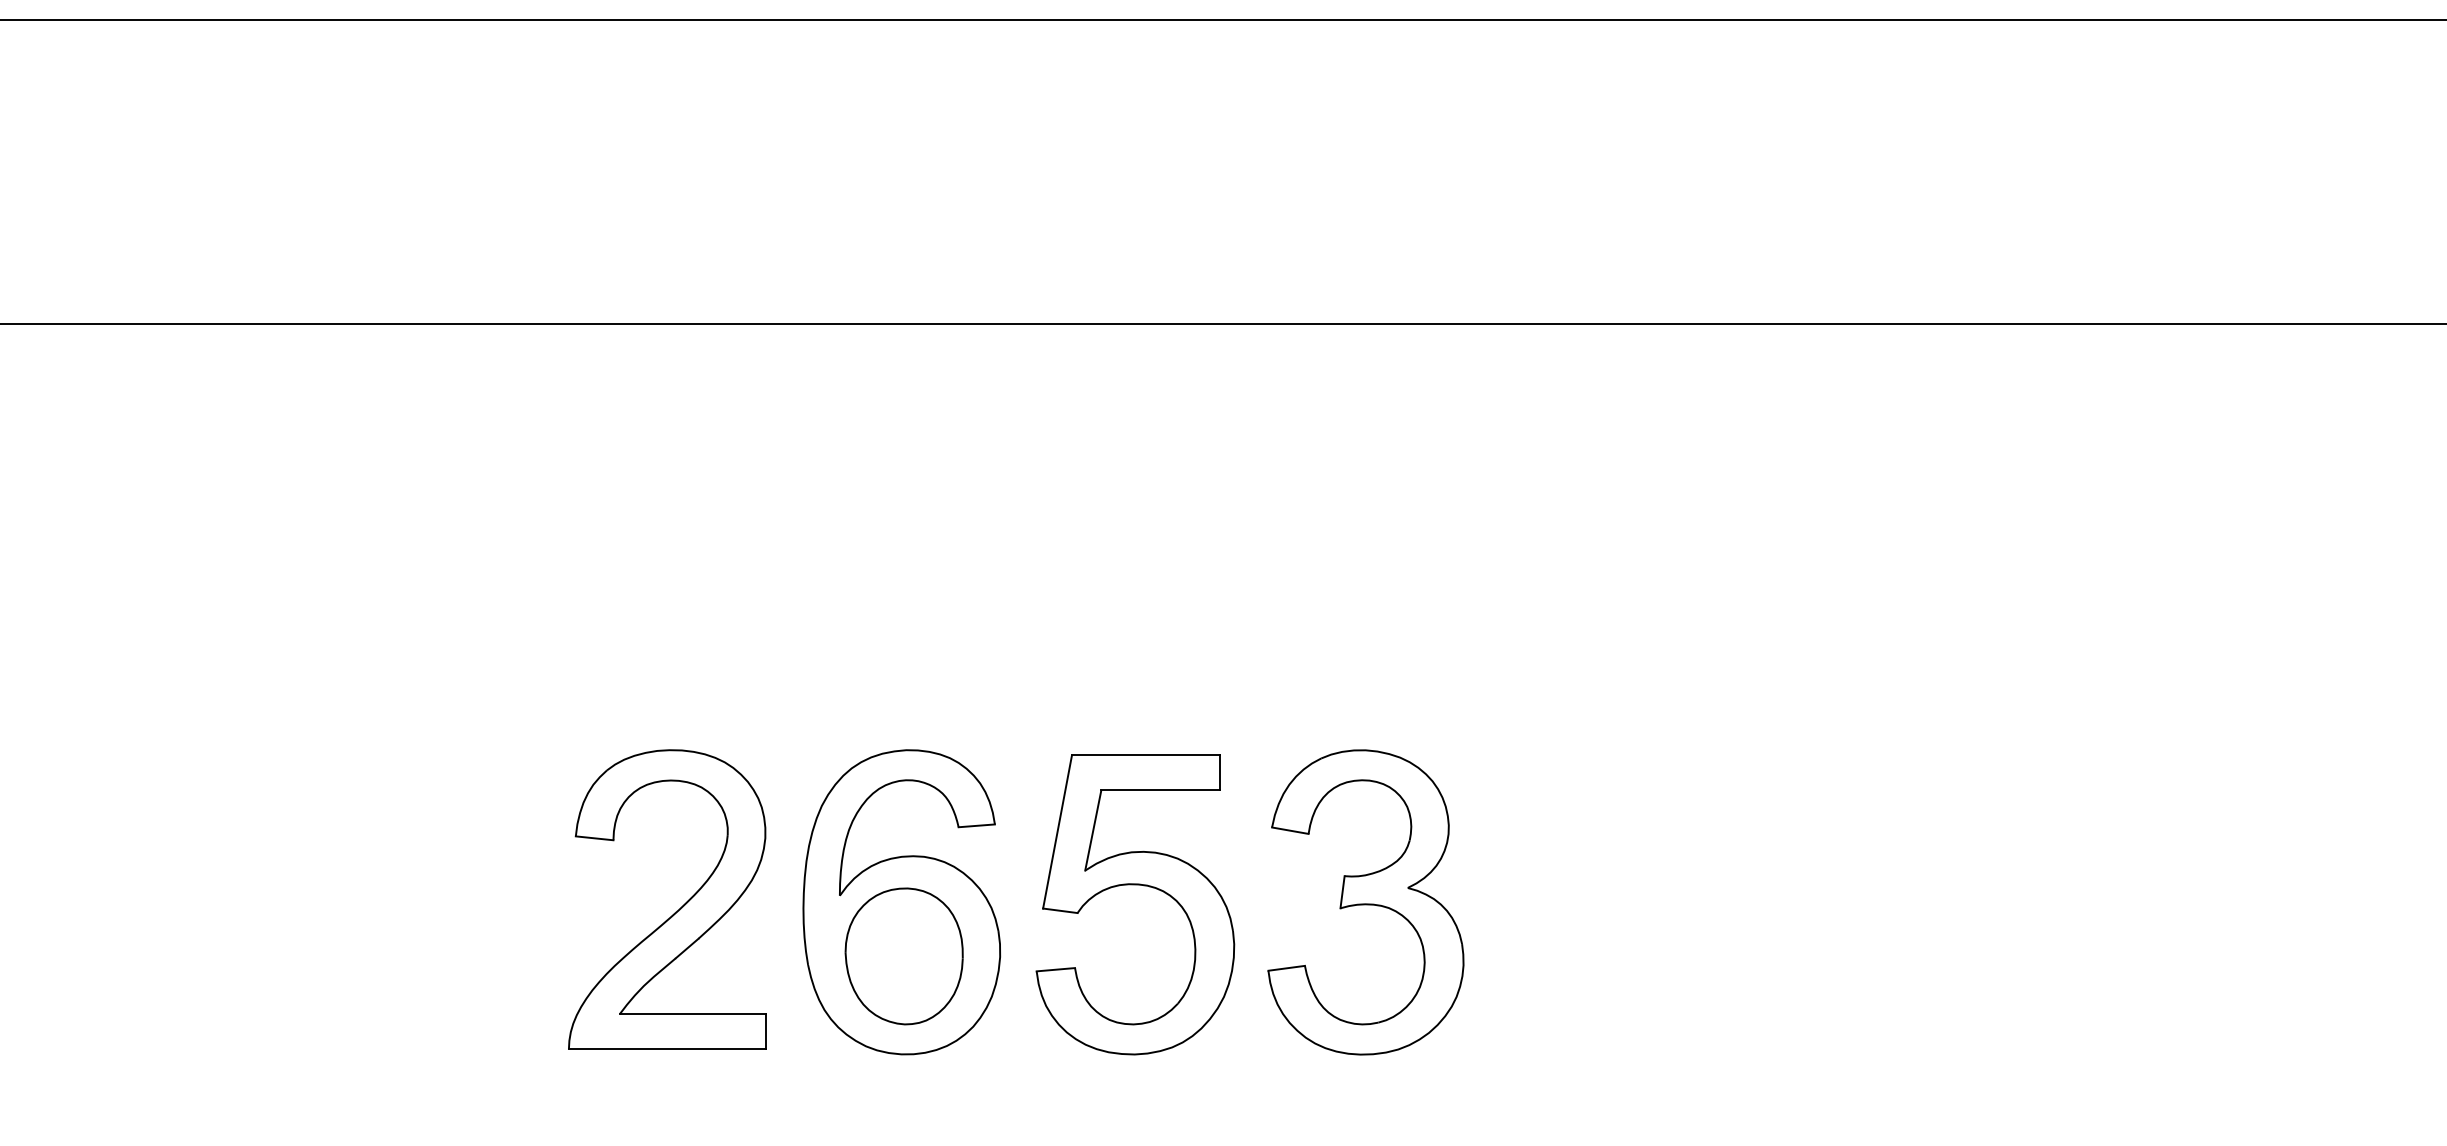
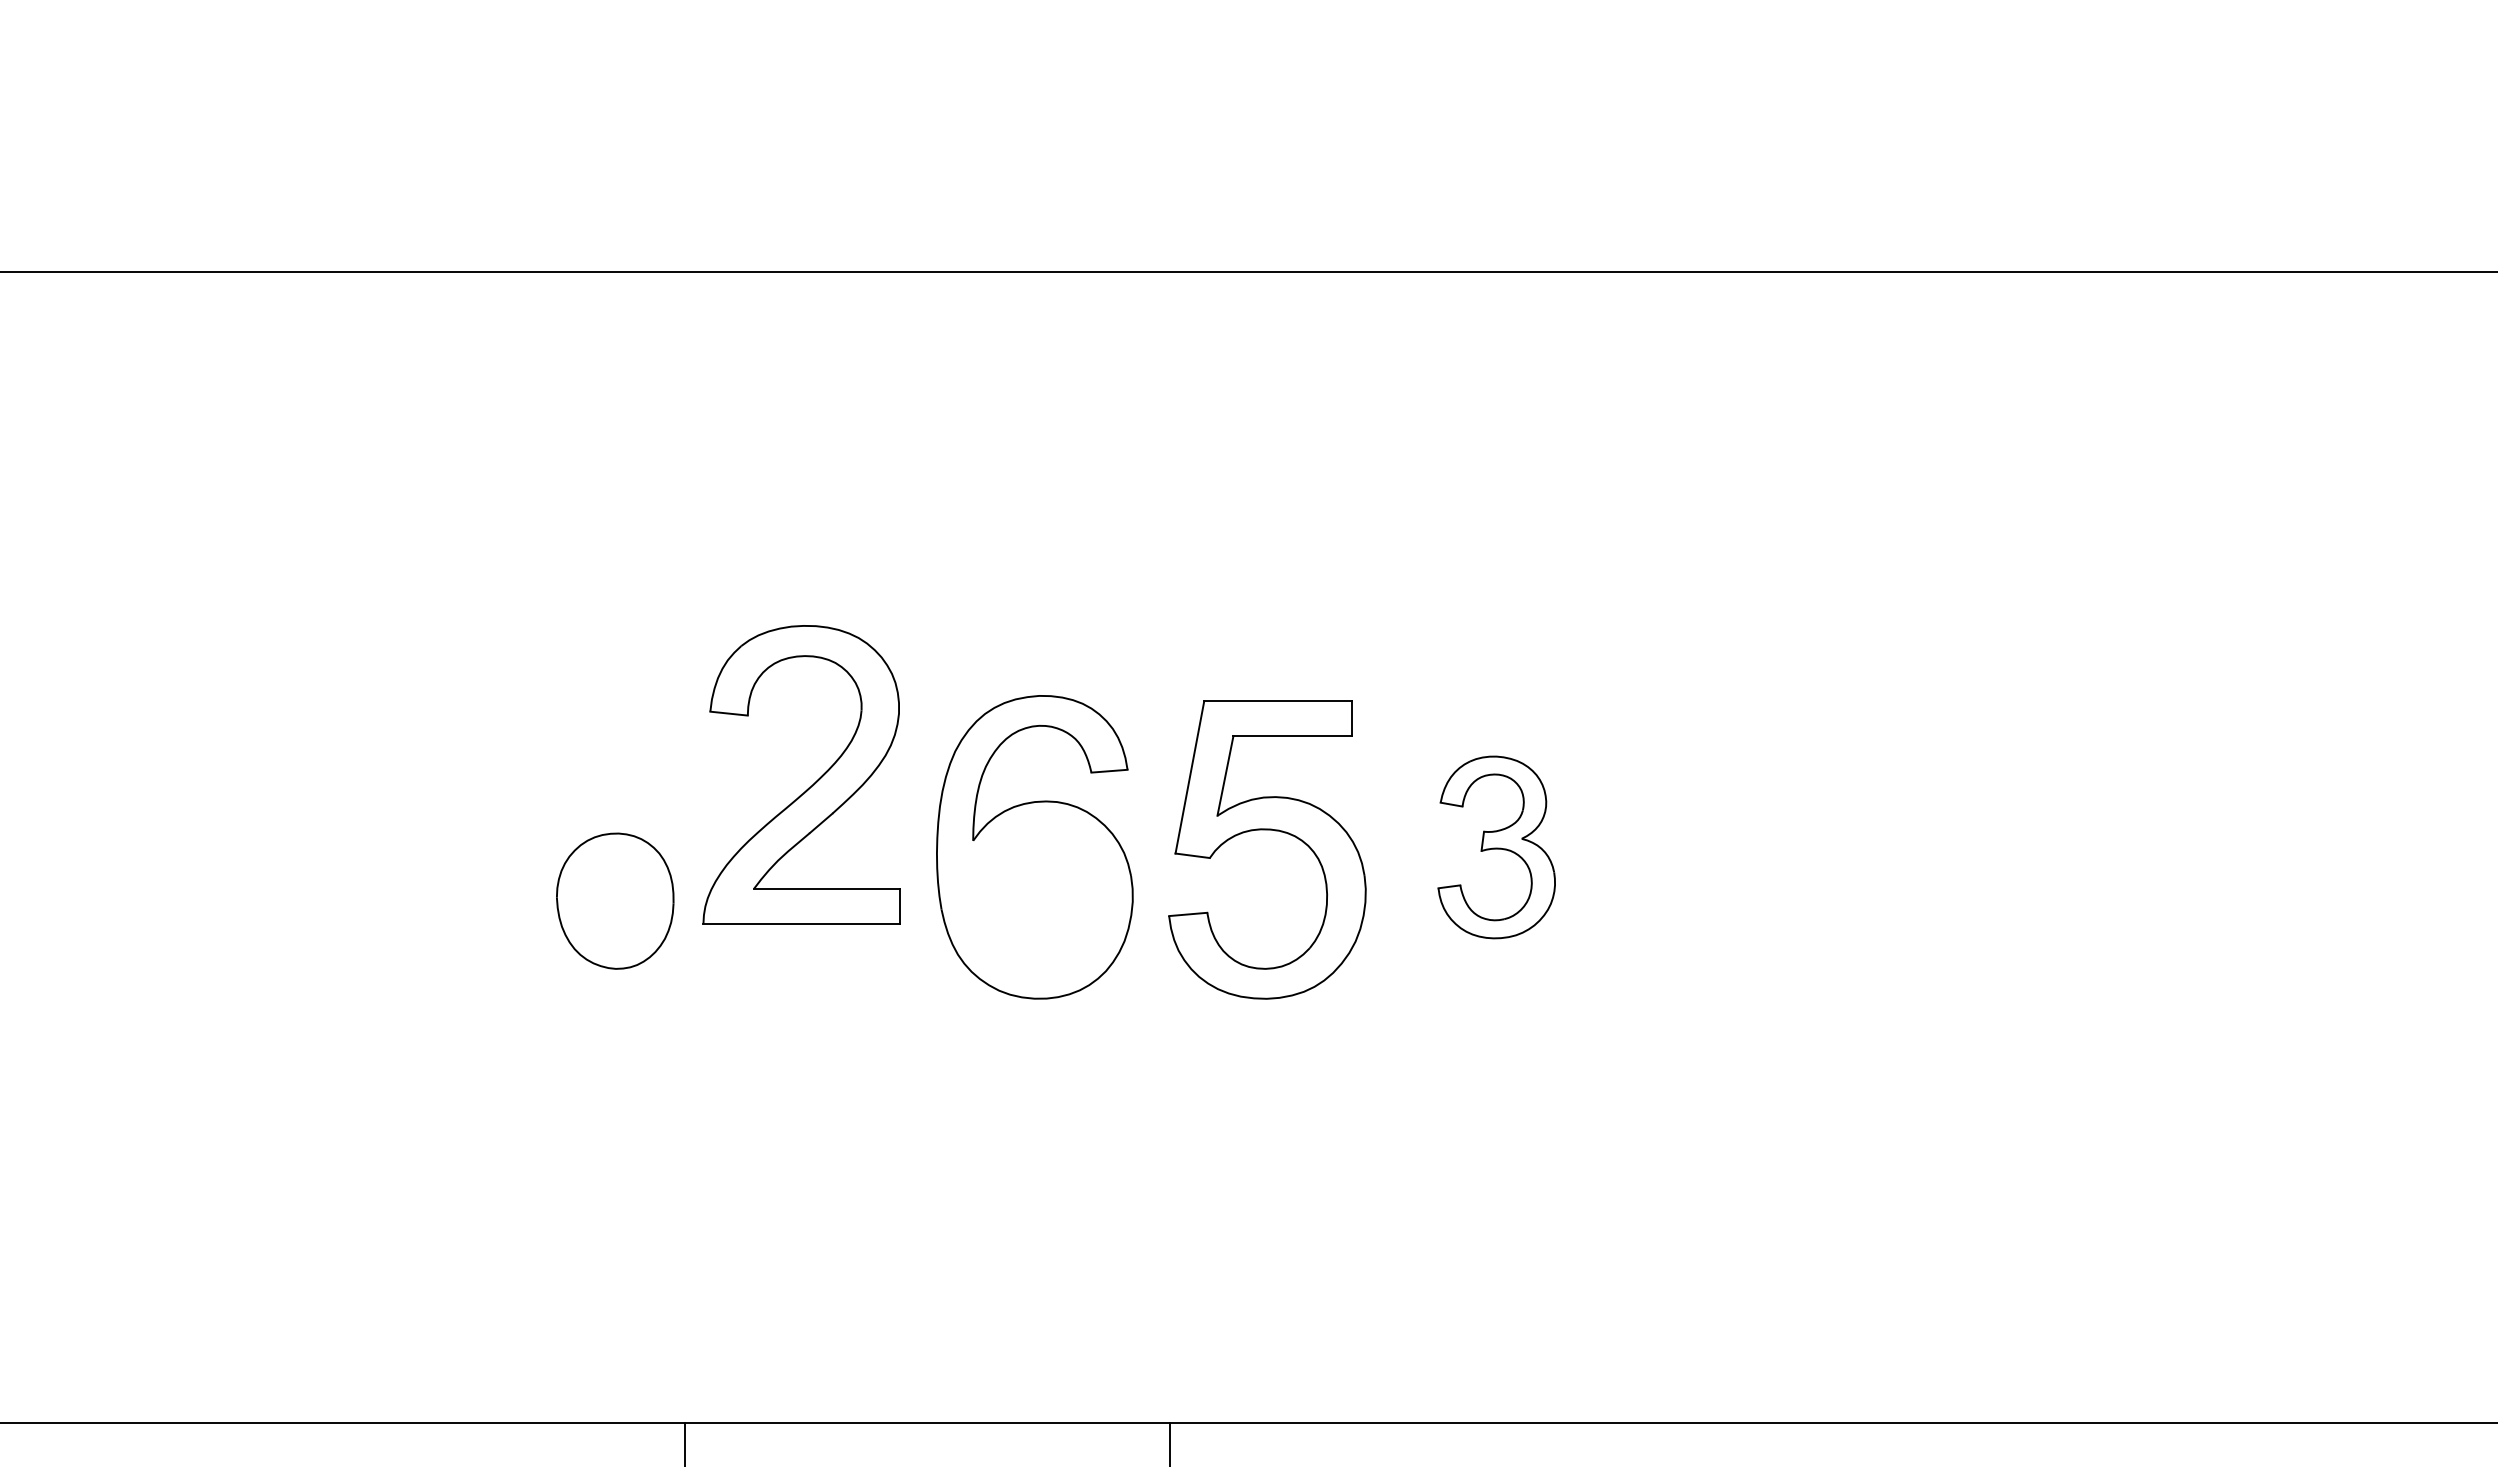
part: (1365, 902) -> (1496, 847), size x0.6
part: (675, 911) -> (809, 786), moved
part: (904, 955) -> (615, 900), moved

